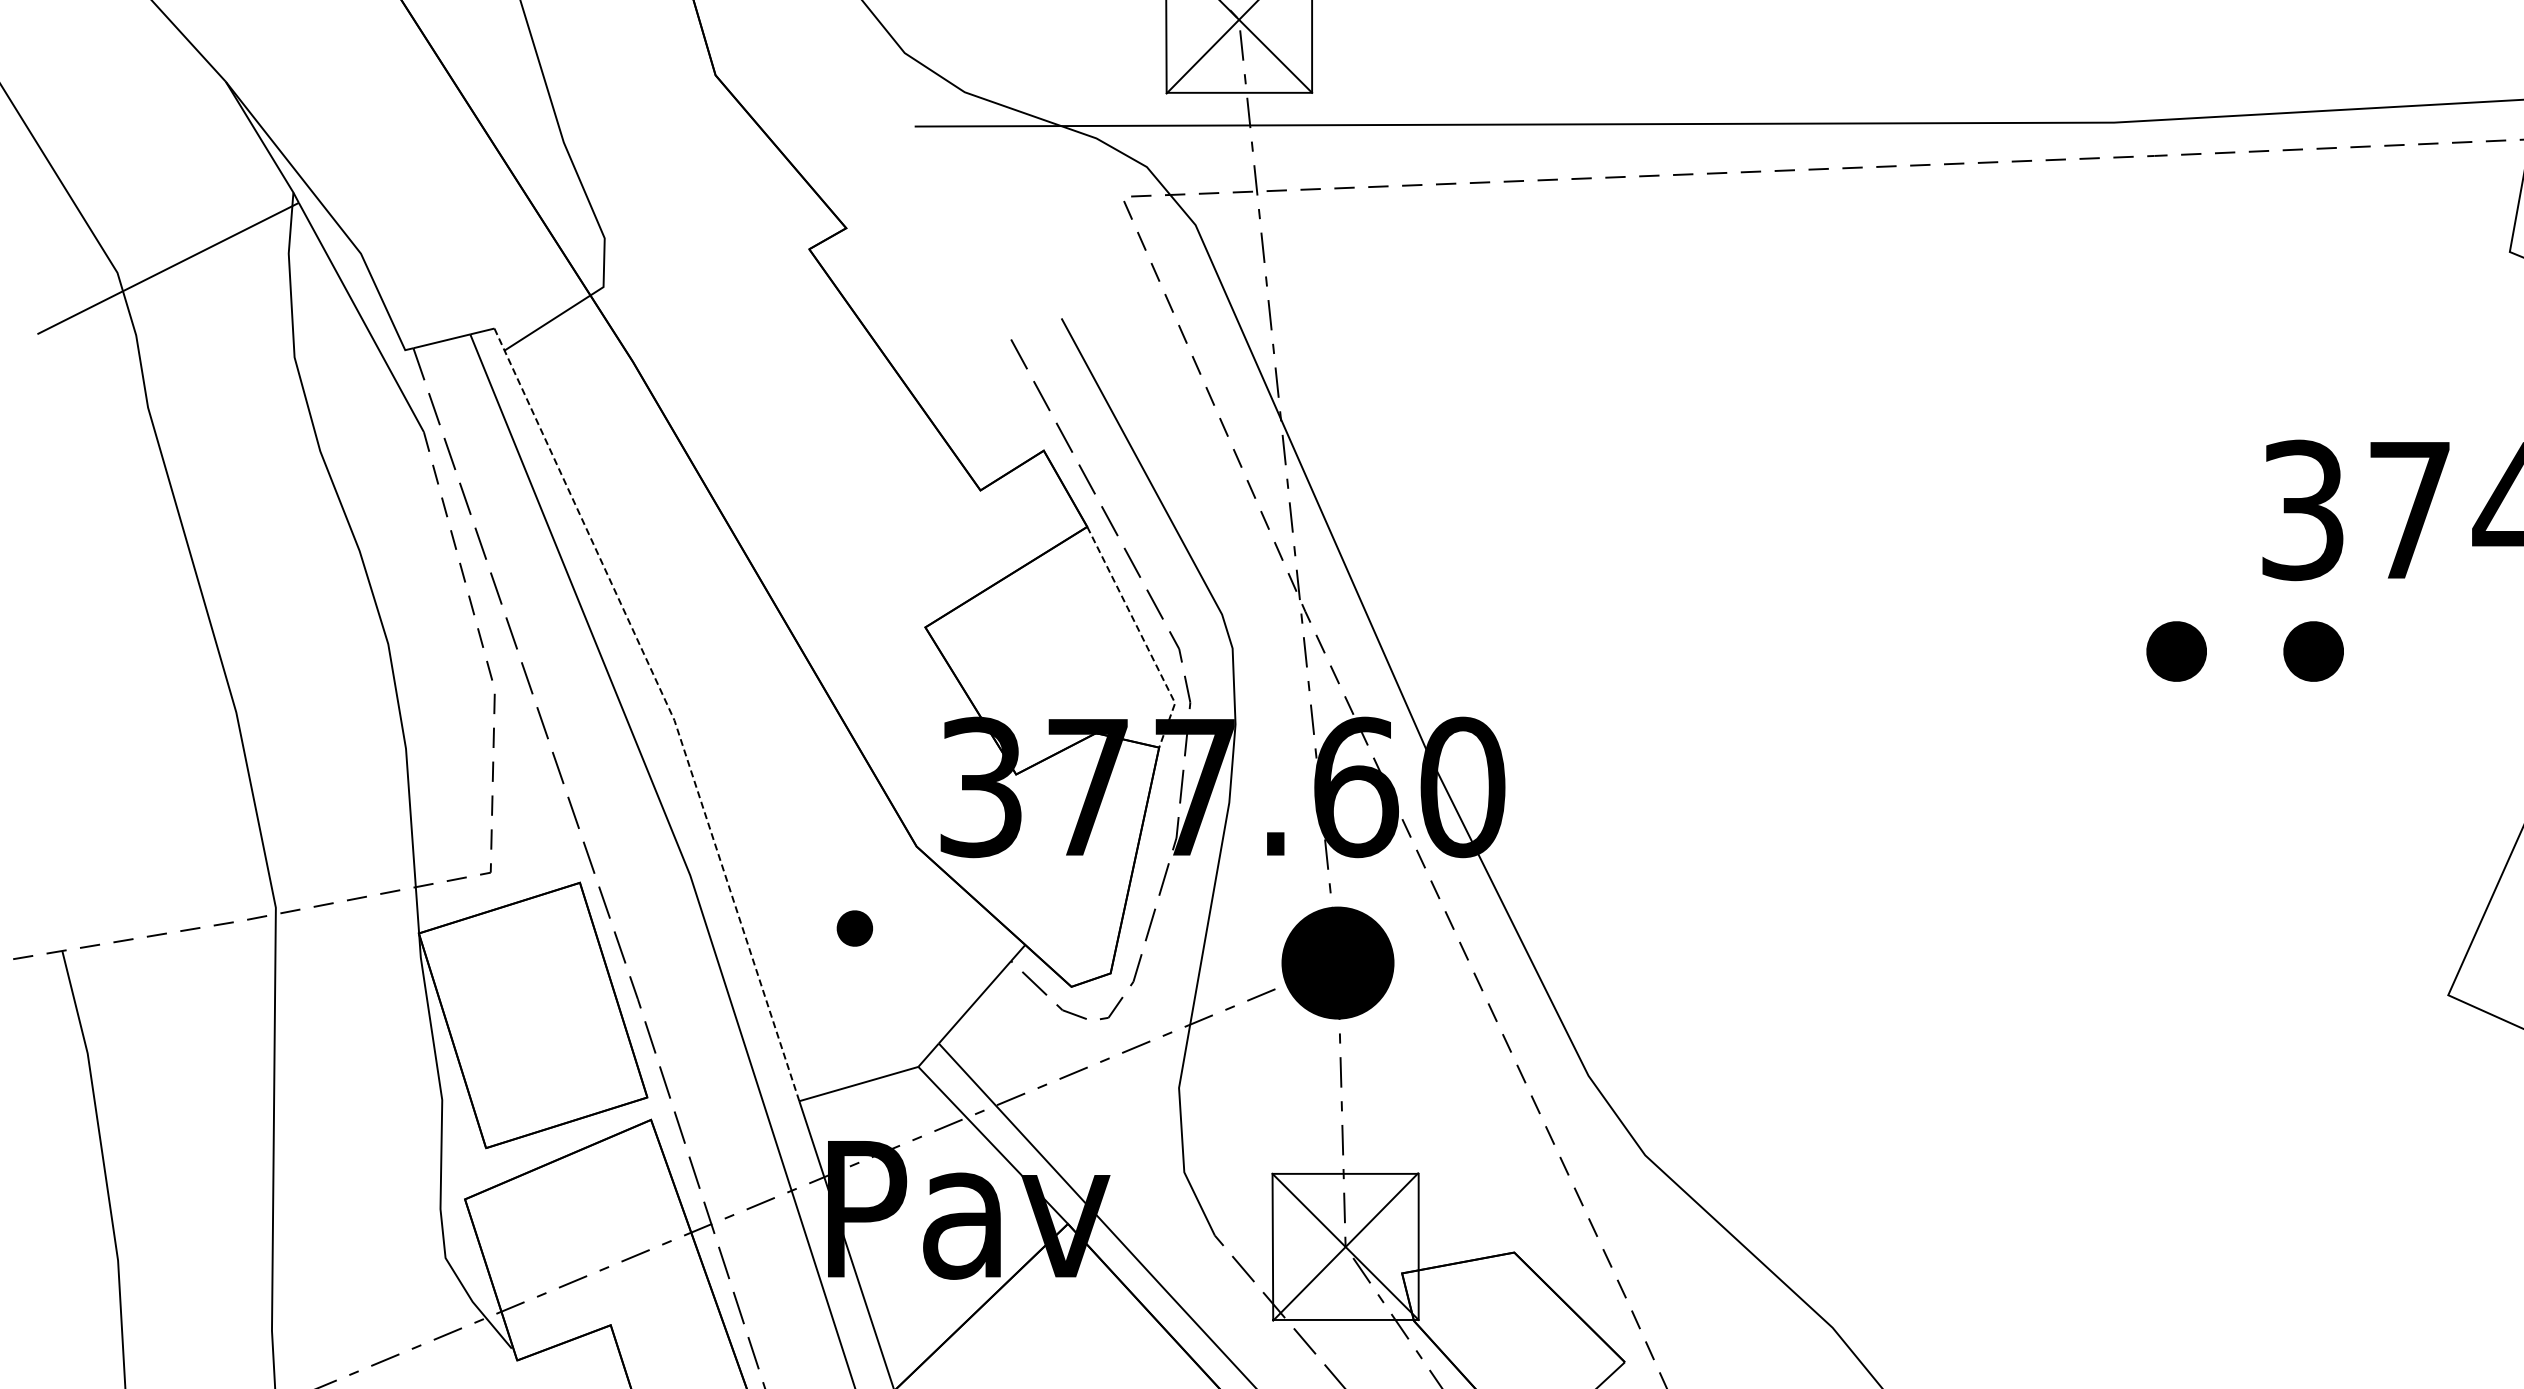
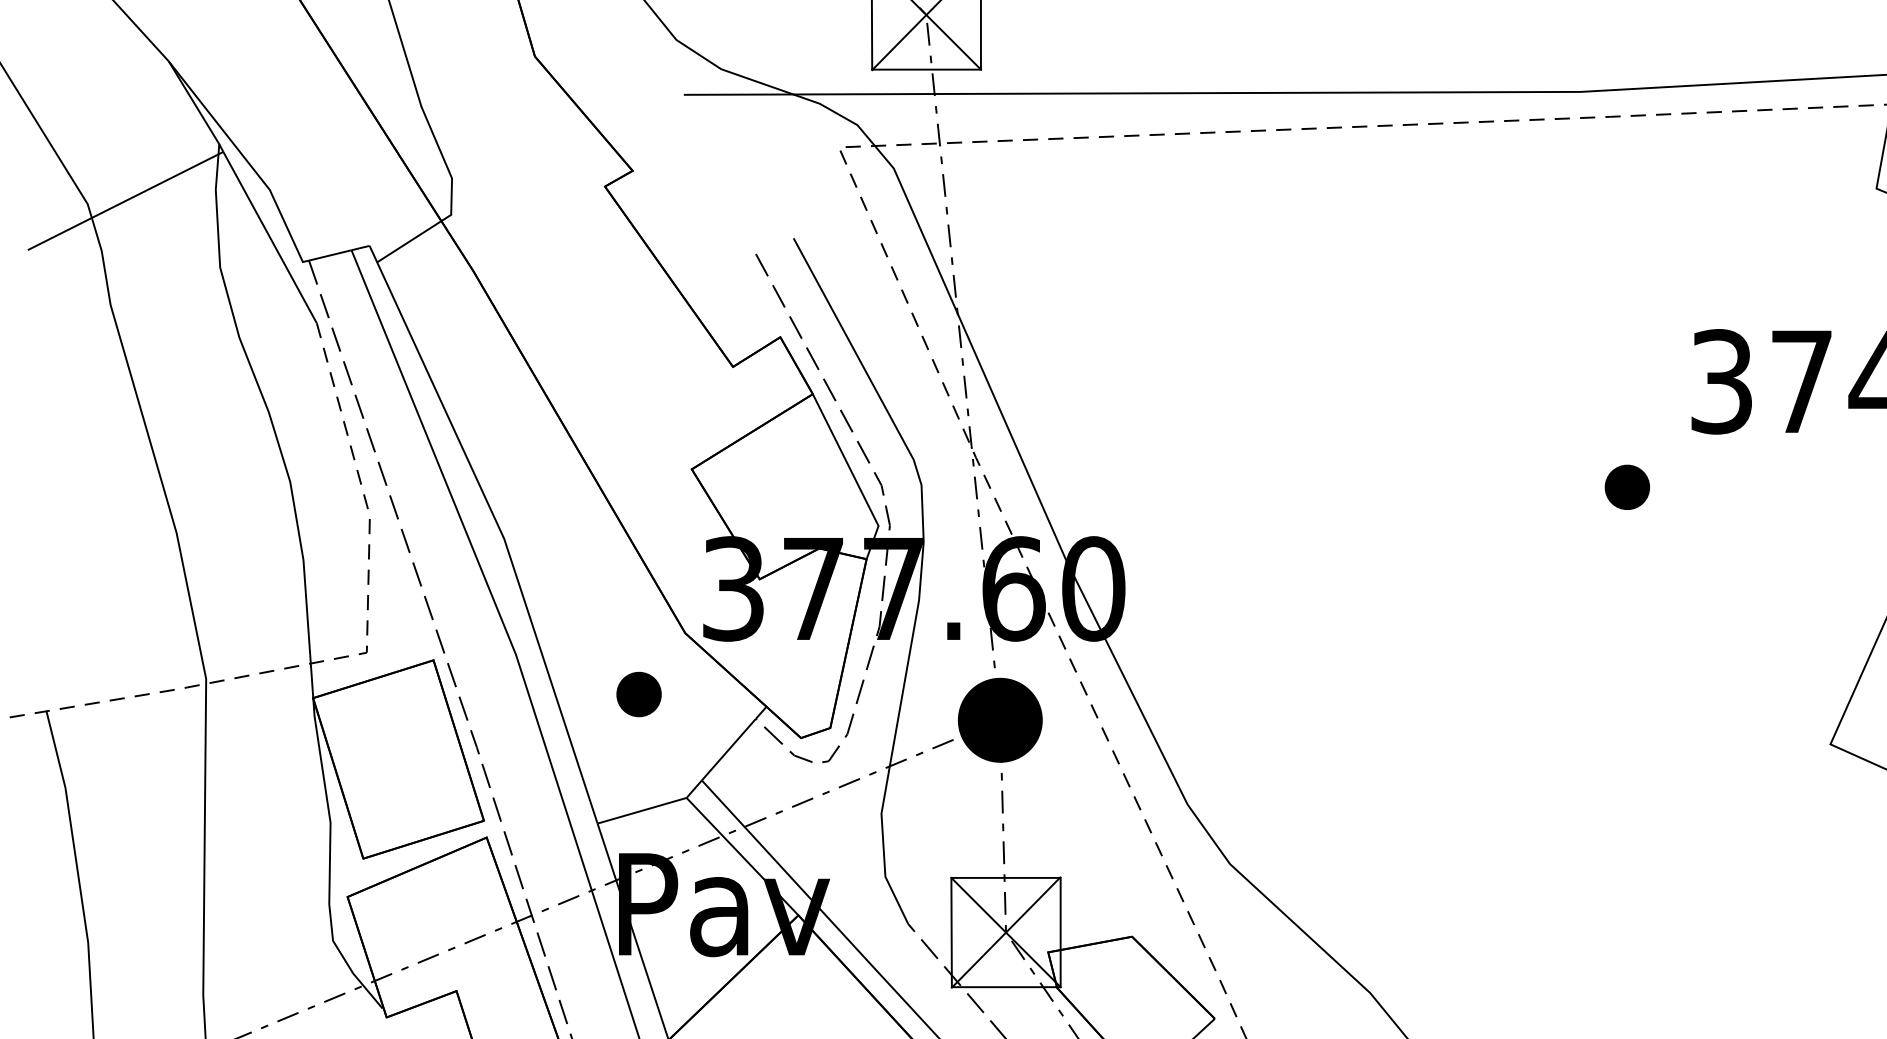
line: (1142, 636) -> (854, 476), dashed -> solid
part: (2313, 651) -> (1729, 487), removed
line: (668, 706) -> (499, 528), dashed -> solid
part: (854, 928) -> (638, 694), size x1.67

